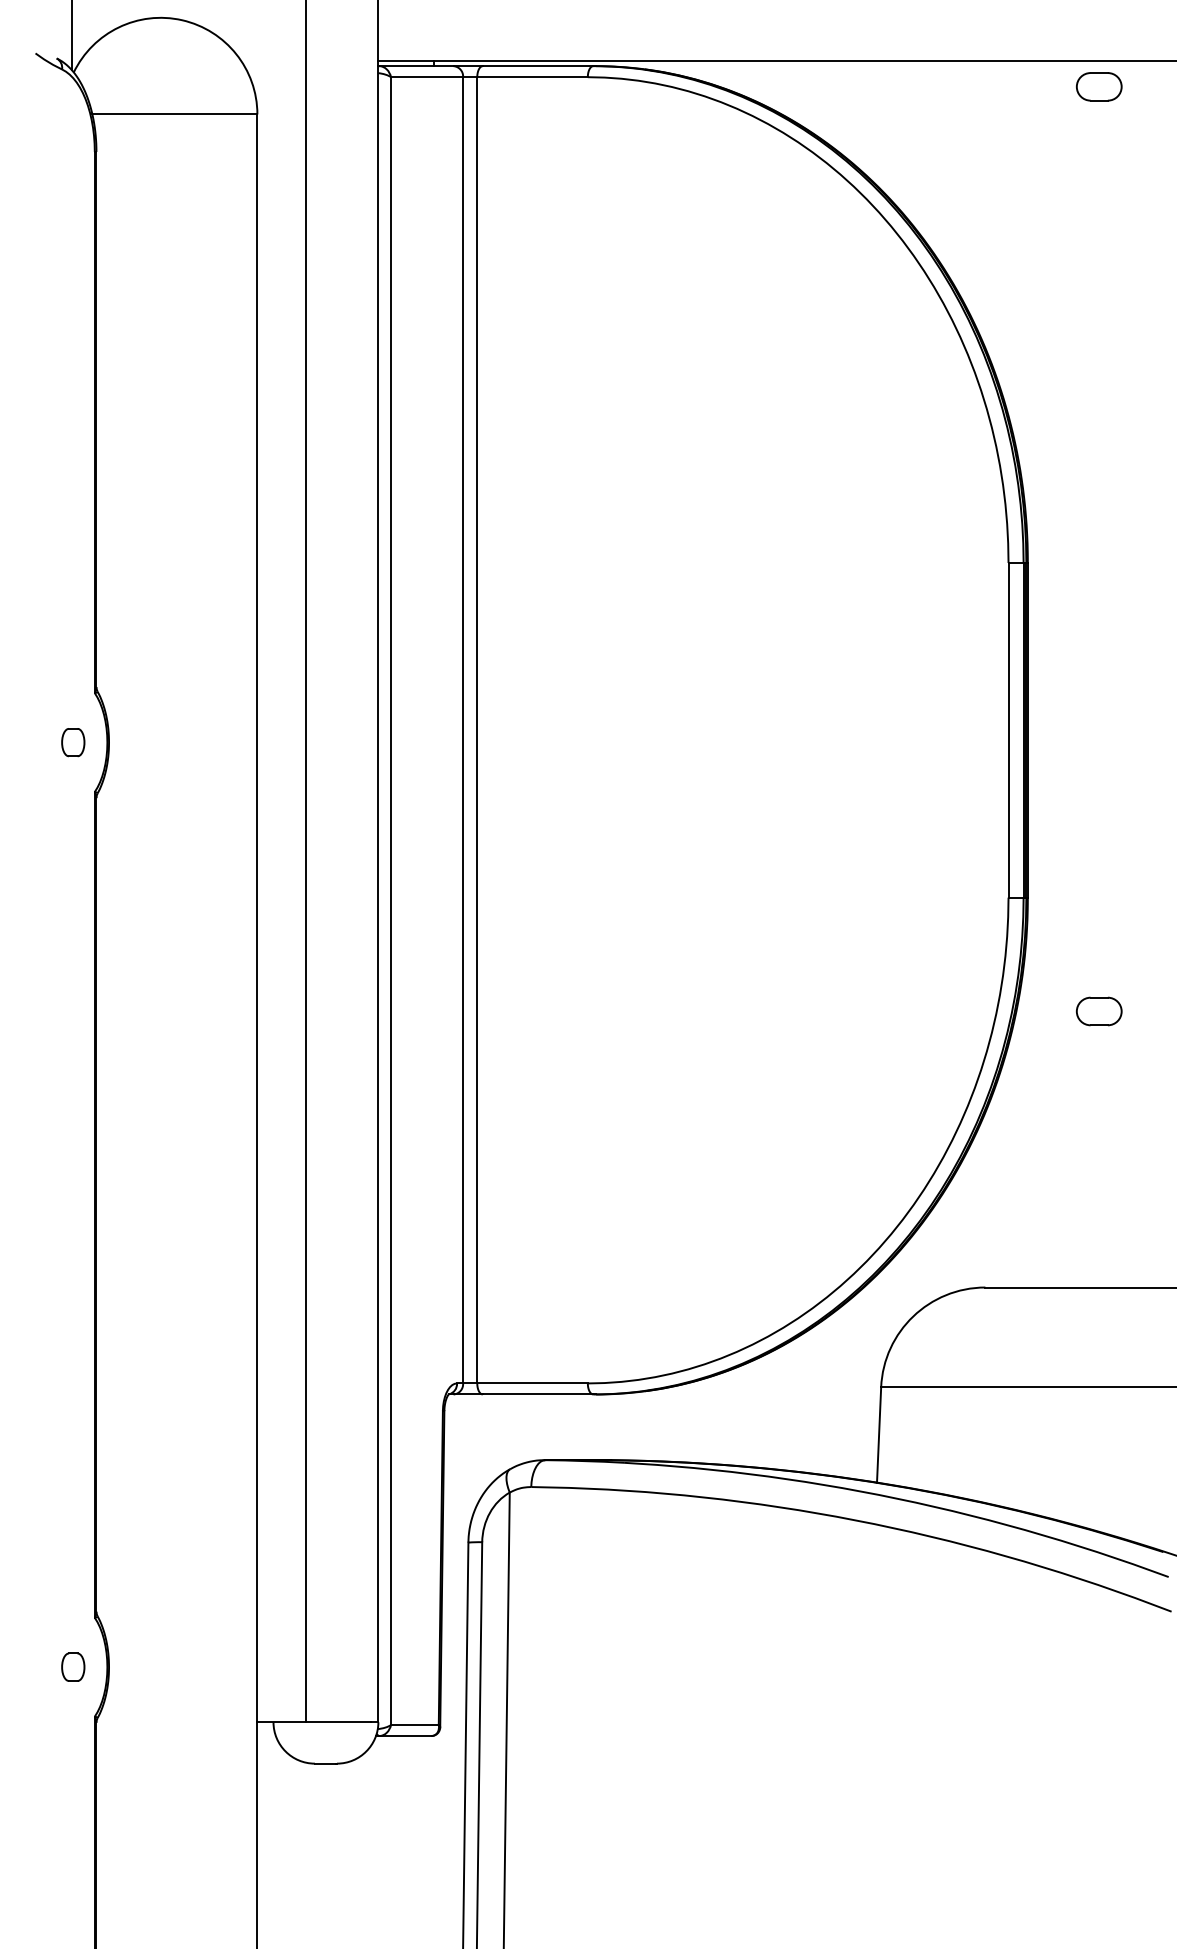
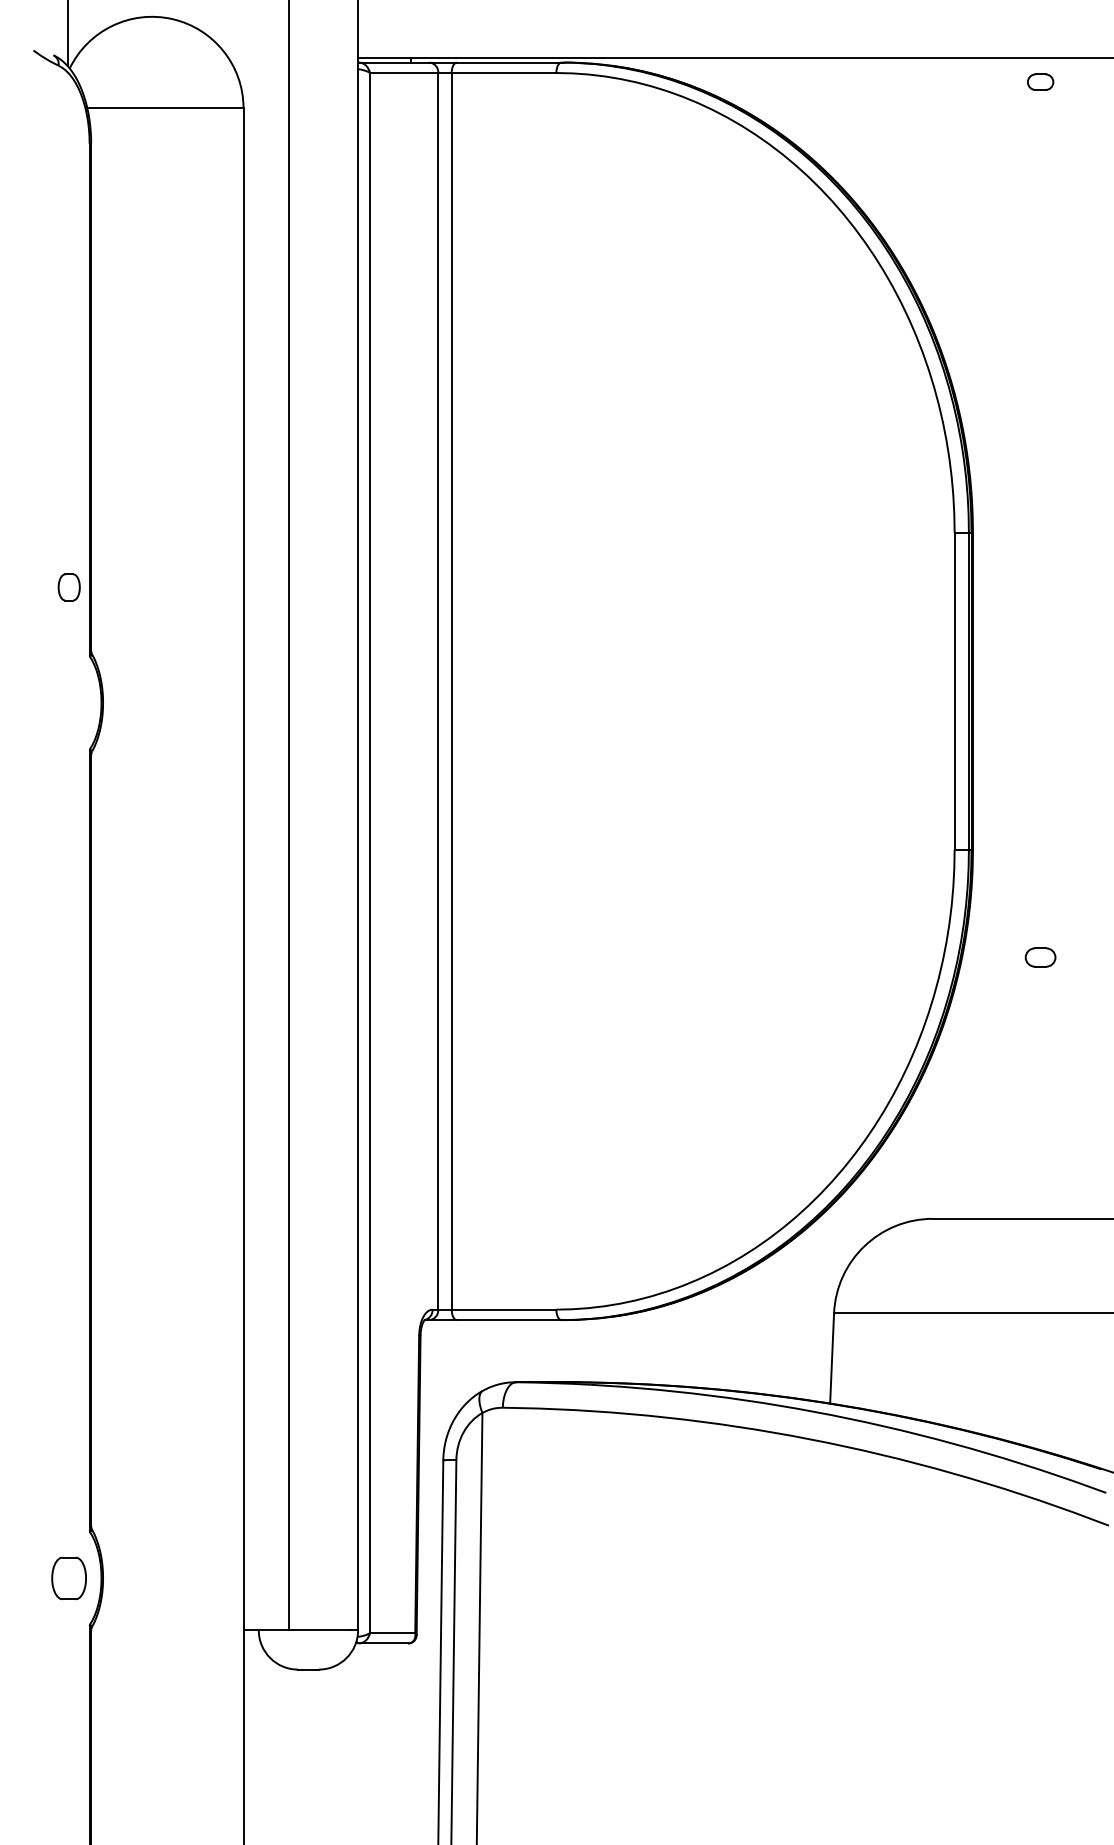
part: (1099, 86) -> (1040, 81), size x0.6
part: (73, 742) -> (69, 587), moved
part: (1099, 1011) -> (1040, 957), size x0.7
part: (73, 1666) -> (69, 1577), size x1.6

